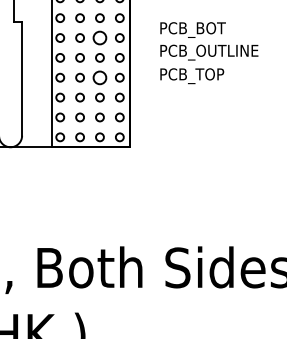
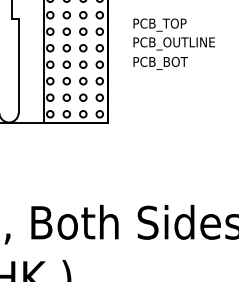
text: (210, 28) -> (175, 23), PCB_BOT -> PCB_TOP
circle: (99, 37) -> (82, 31), size x0.62
text: (210, 74) -> (175, 62), PCB_TOP -> PCB_BOT
circle: (99, 77) -> (82, 64), size x0.62

